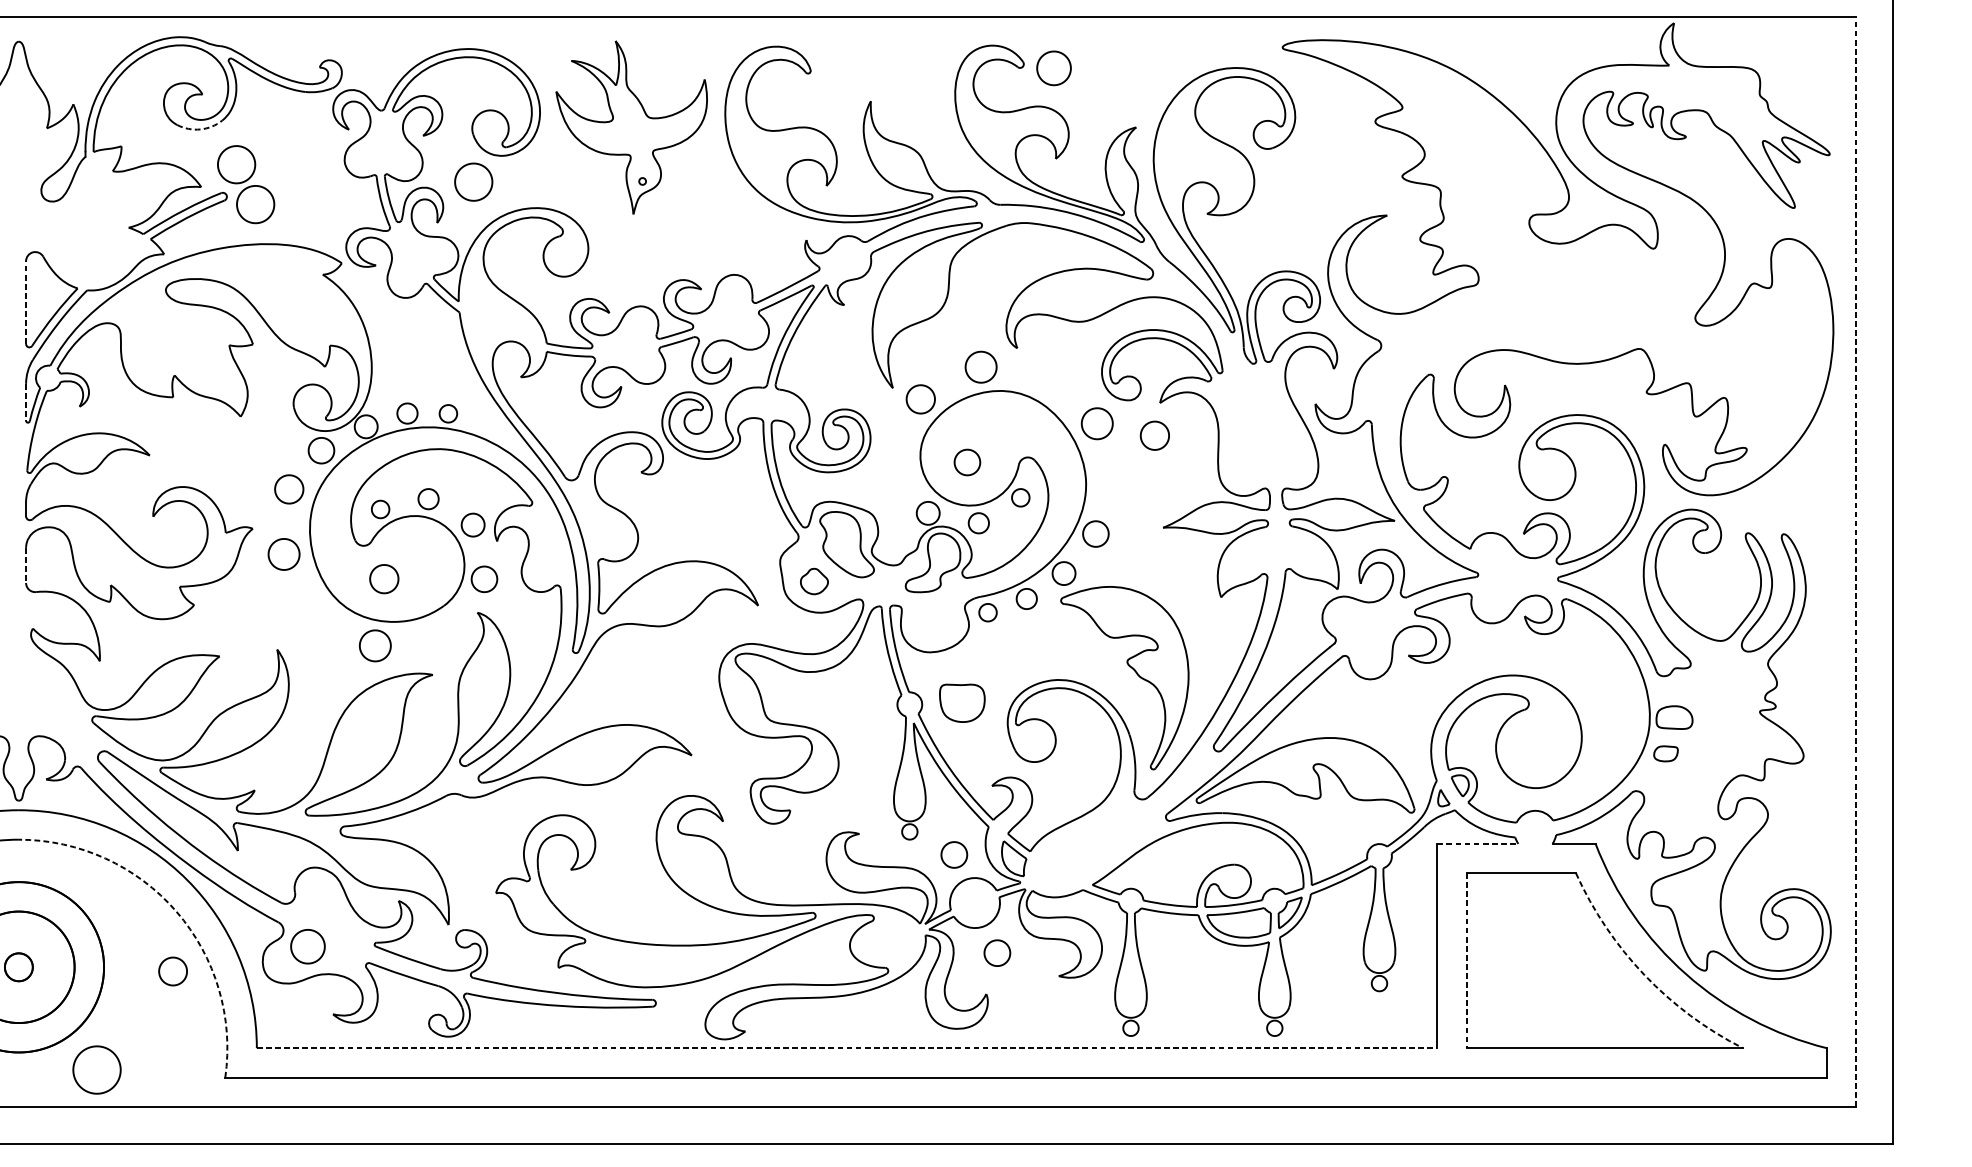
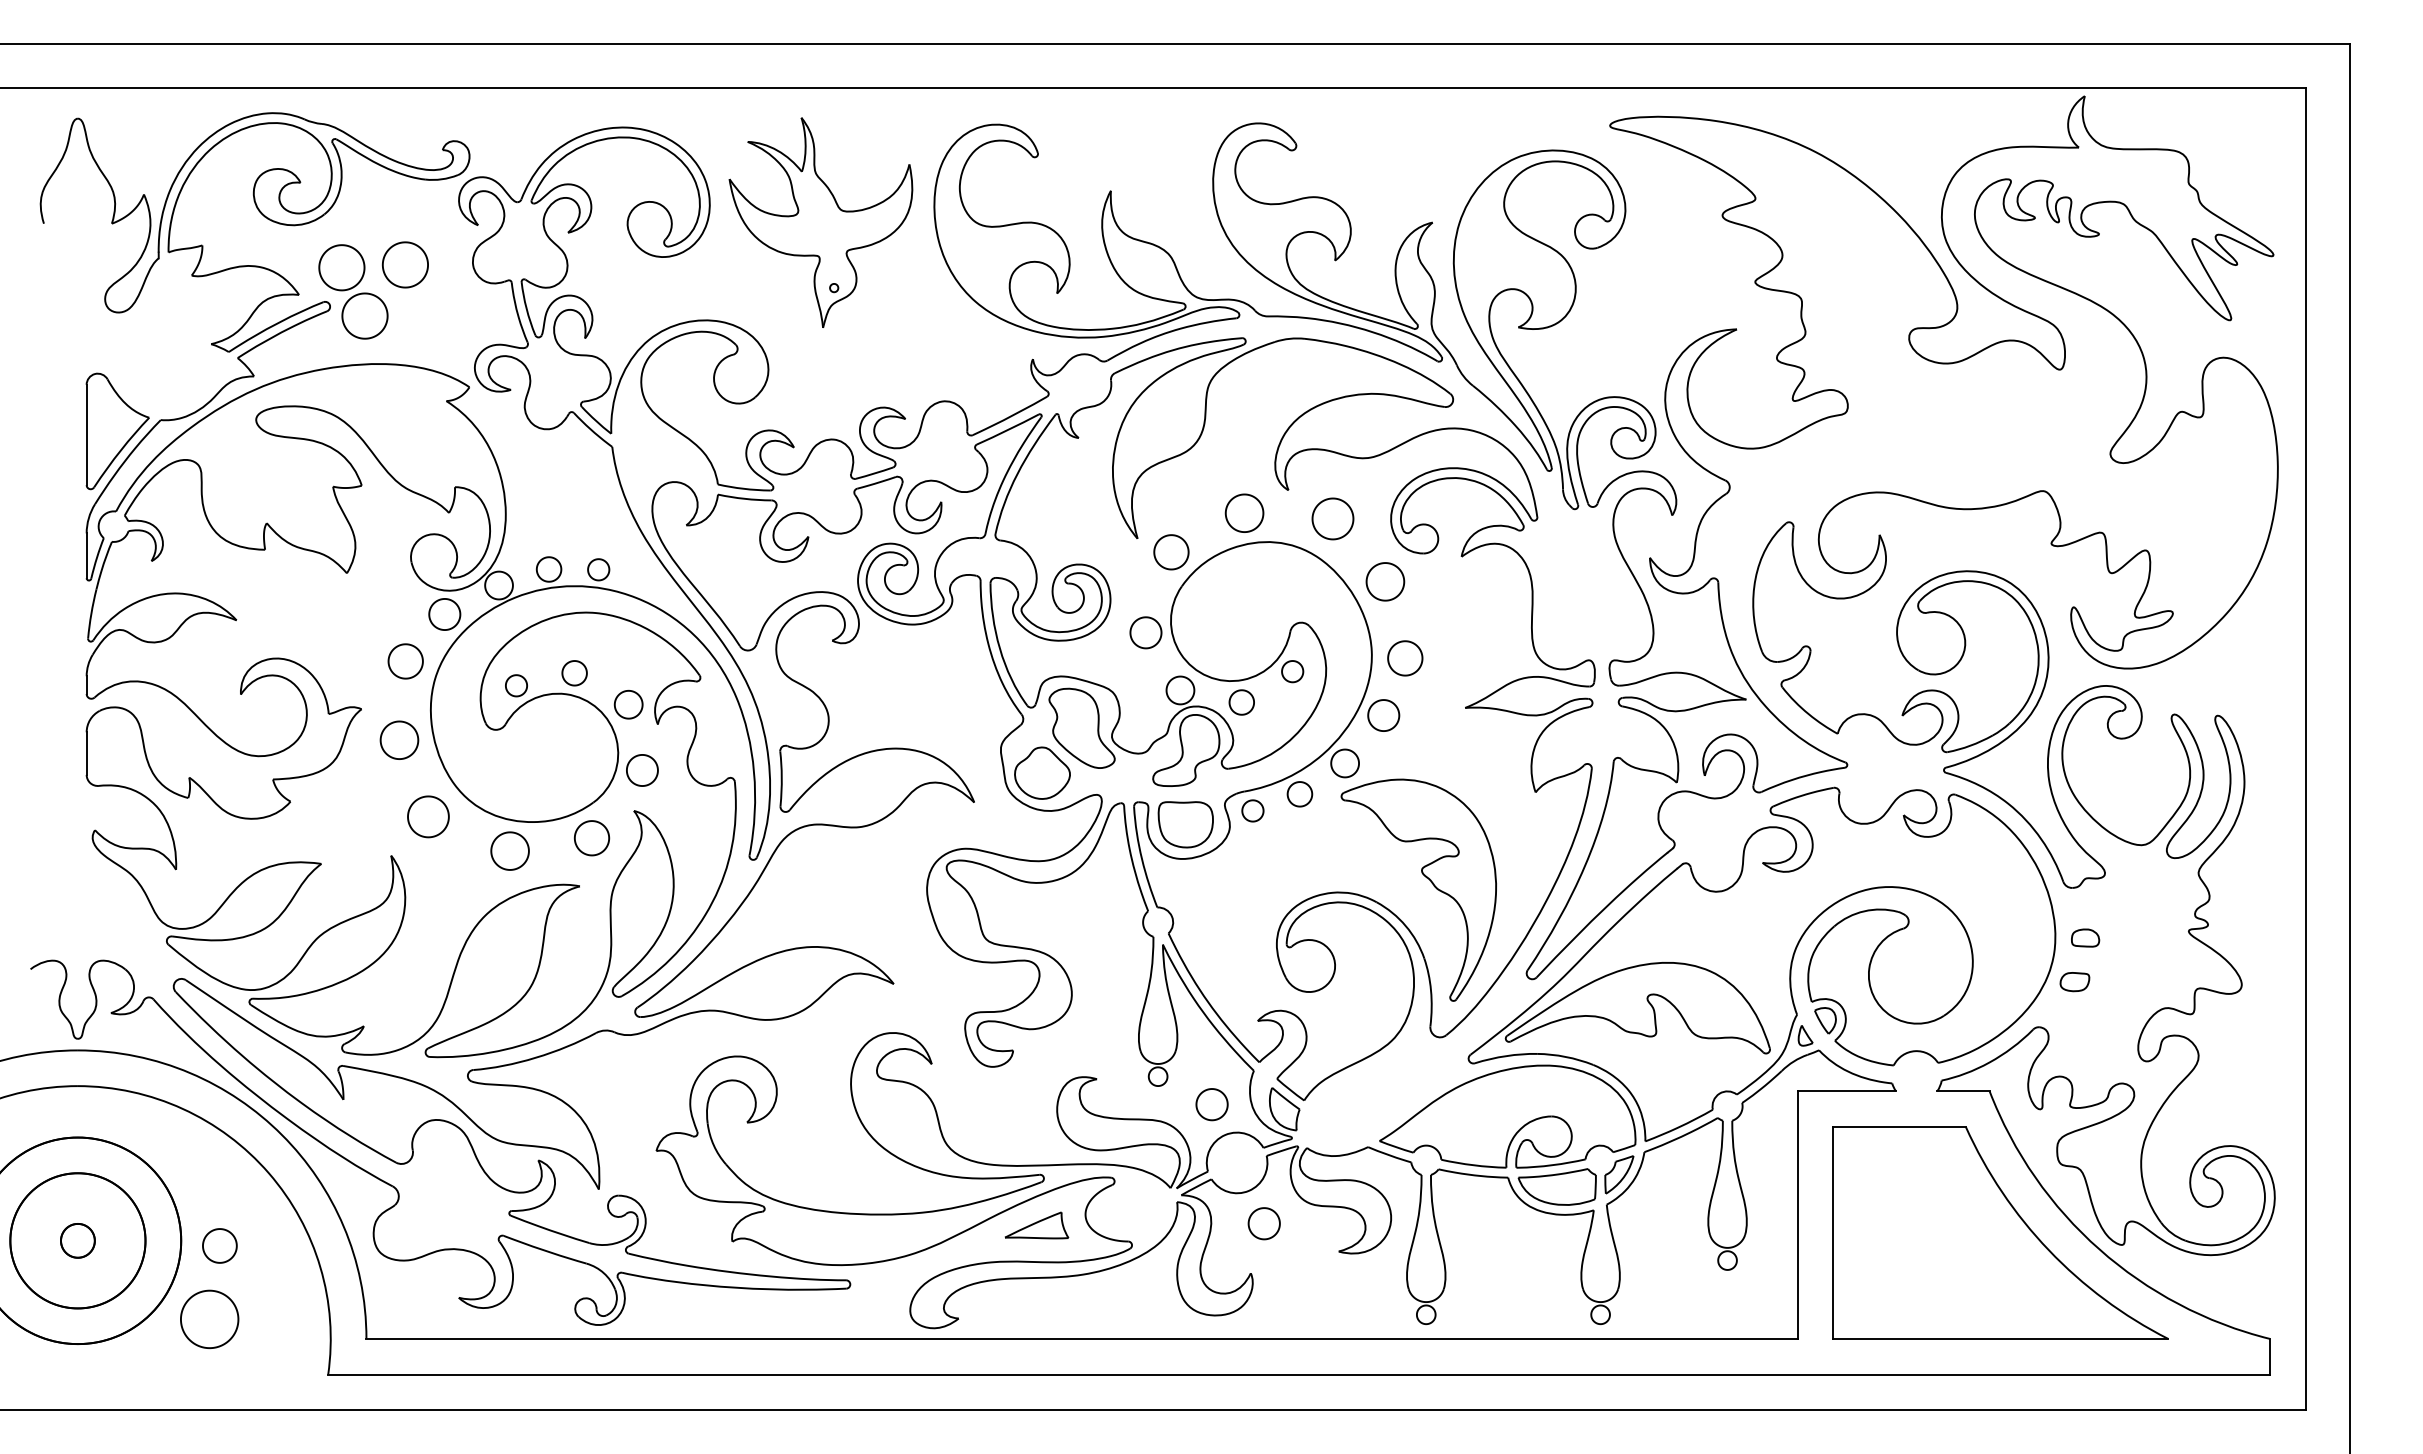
part: (1053, 67) -> (1332, 518), moved
arc: (200, 129) -> (298, 225), dashed -> solid
part: (472, 181) -> (404, 264), moved
line: (25, 302) -> (86, 434), dashed -> solid
line: (25, 402) -> (86, 556), dashed -> solid
part: (1155, 435) -> (1405, 658), moved
part: (967, 462) -> (1145, 632), moved
line: (1856, 561) -> (2305, 748), dashed -> solid
line: (25, 566) -> (86, 754), dashed -> solid
part: (383, 579) -> (591, 838), moved
part: (814, 581) -> (1042, 772), size x1.67
part: (962, 703) -> (1185, 824), moved
part: (1674, 717) -> (2085, 937), size x0.62
line: (1478, 844) -> (1847, 1091), dashed -> solid
arc: (176, 911) -> (268, 1173), dashed -> solid
part: (308, 946) -> (428, 816), moved
part: (809, 954) -> (1036, 1225), added
line: (1466, 961) -> (1833, 1233), dashed -> solid
part: (172, 971) -> (219, 1245), moved
arc: (1644, 975) -> (2048, 1250), dashed -> solid
line: (847, 1047) -> (1082, 1338), dashed -> solid
part: (96, 1069) -> (209, 1318), moved

